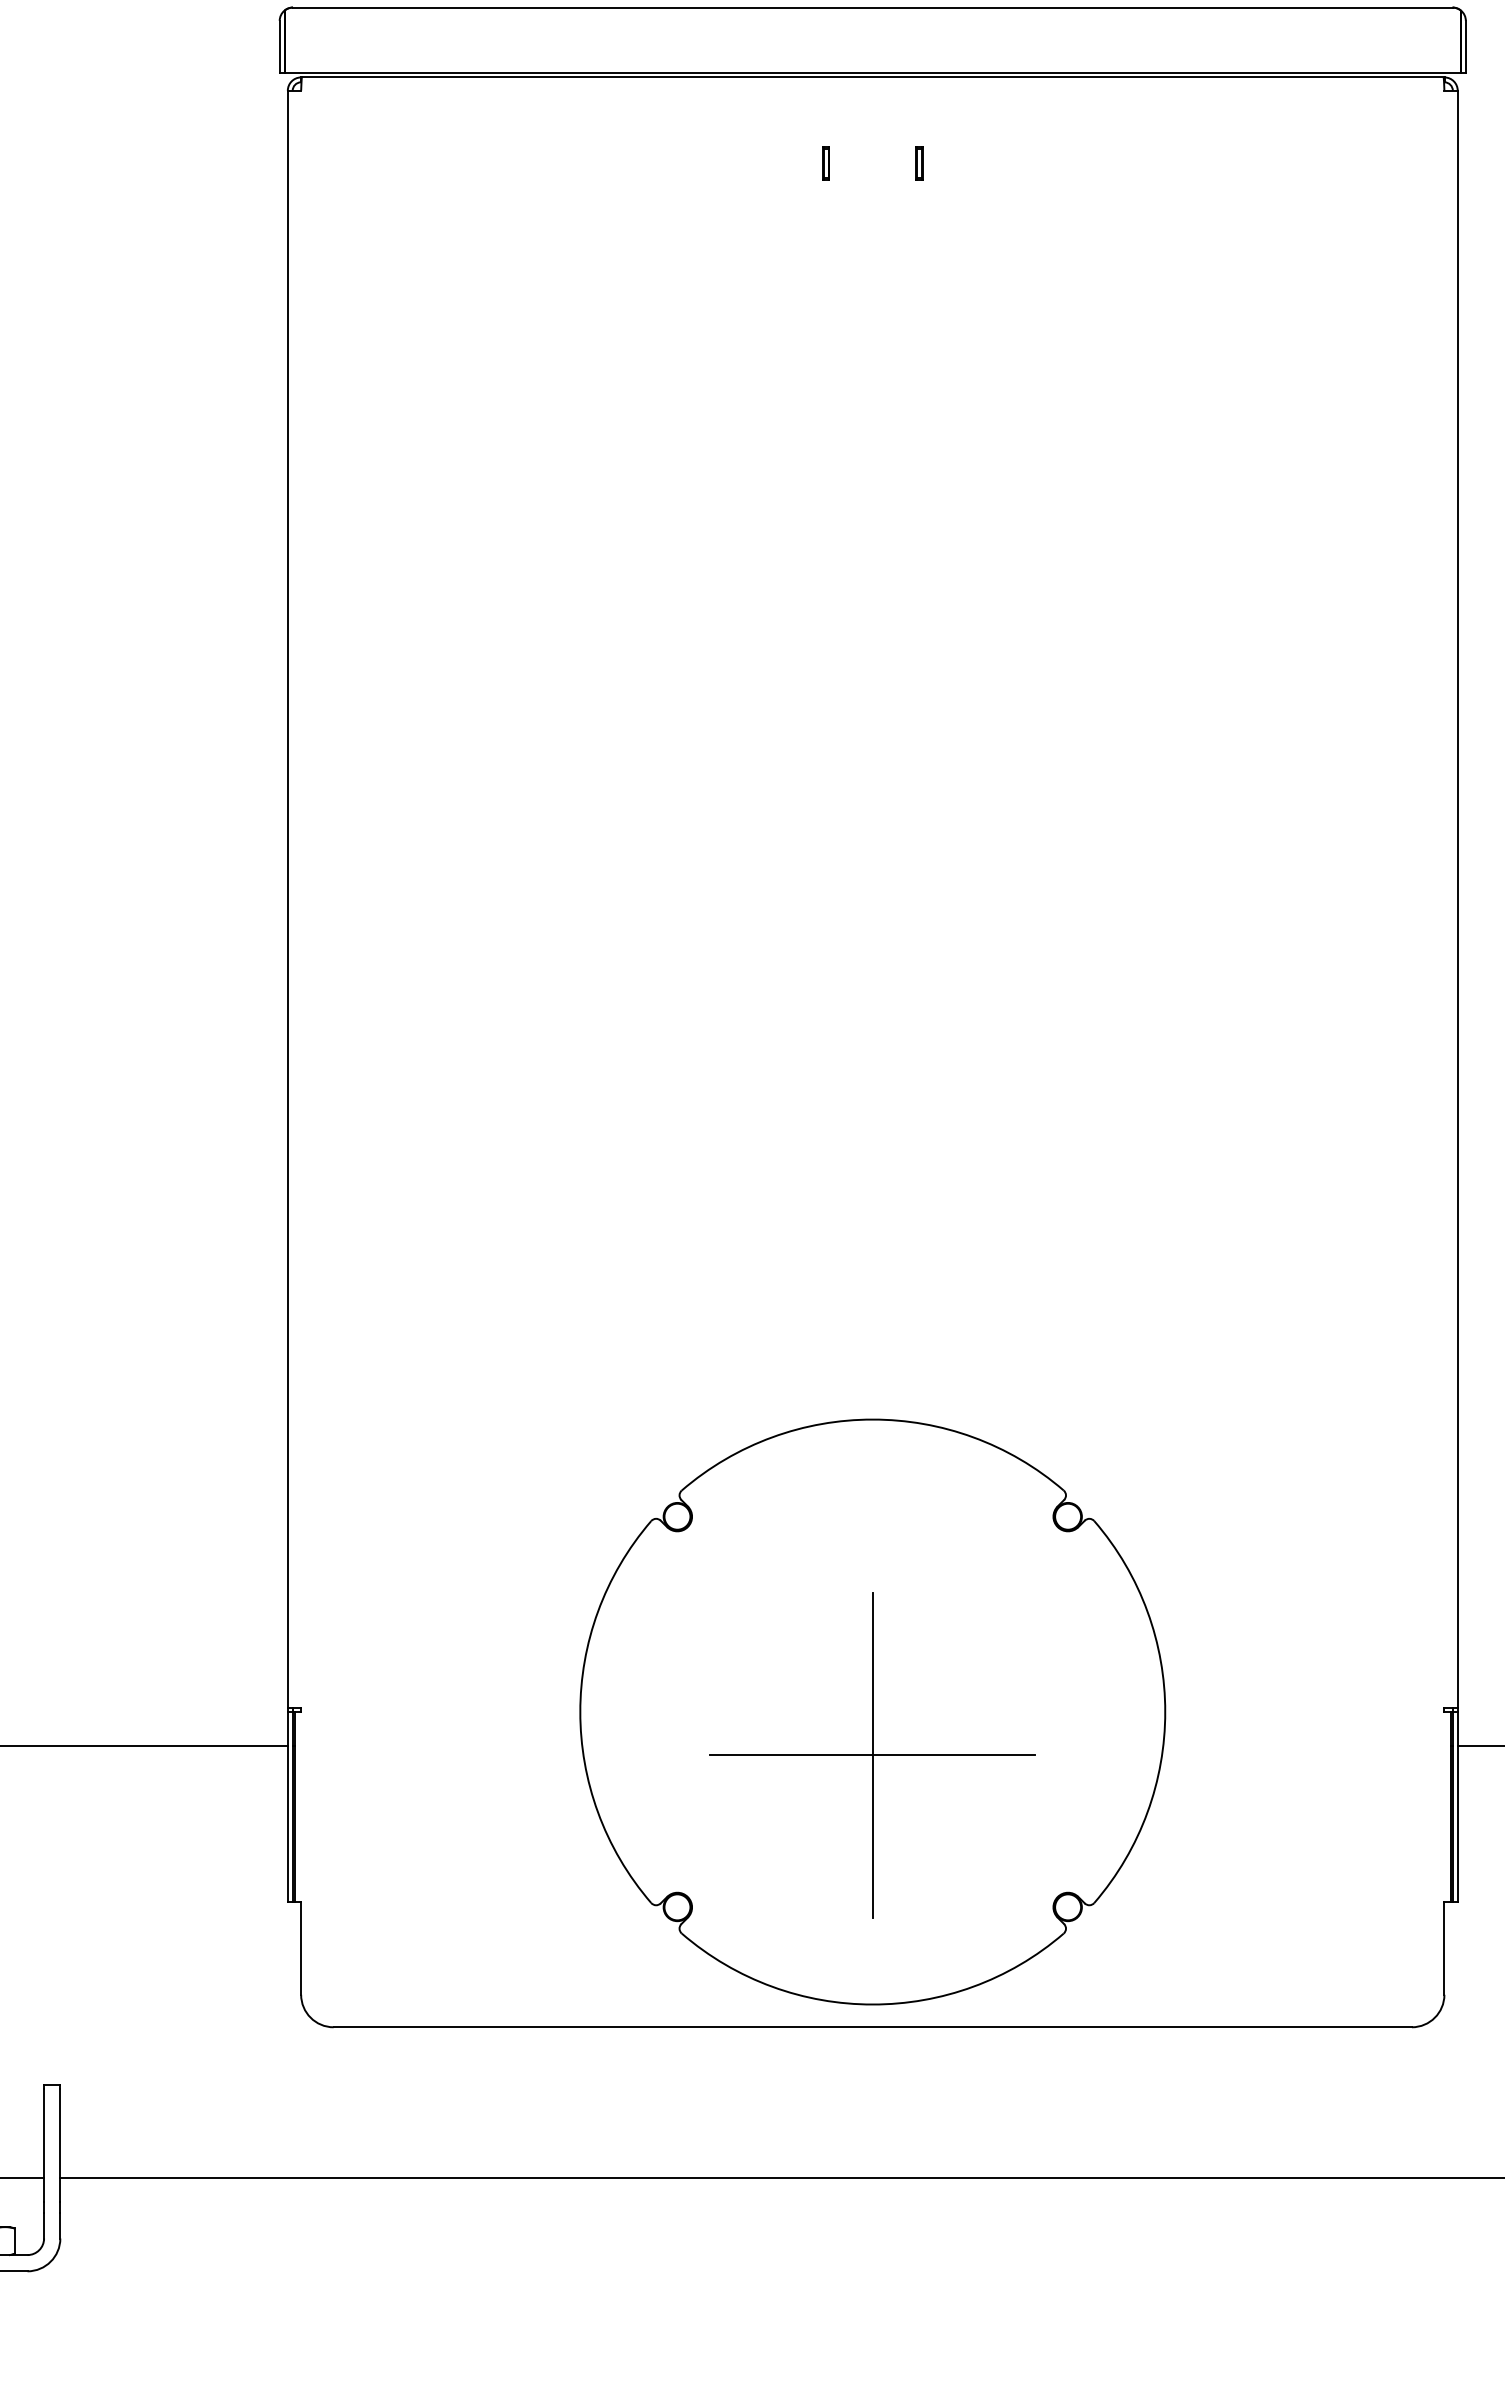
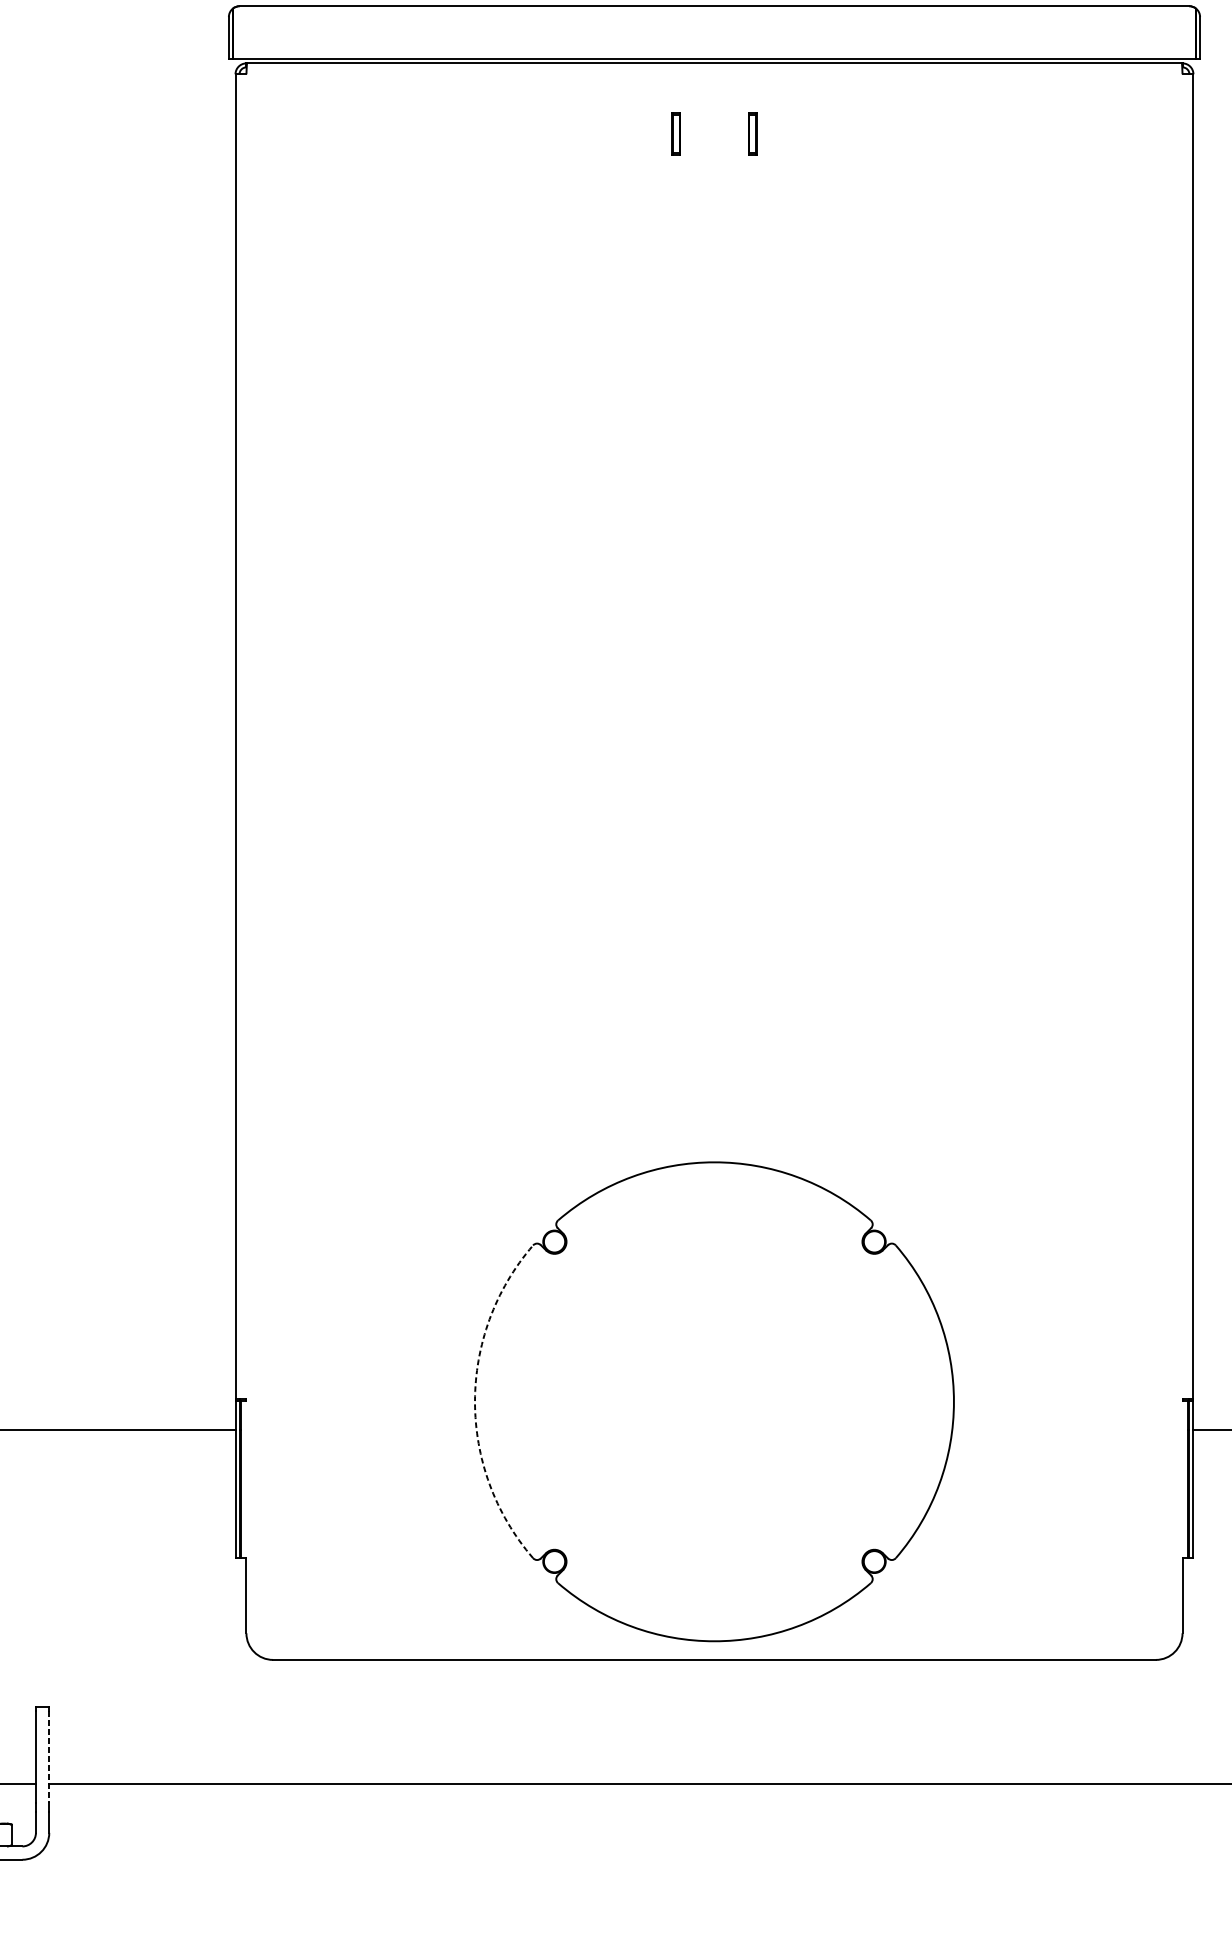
part: (825, 163) -> (675, 133), size x1.6
part: (919, 163) -> (752, 133), size x1.6
arc: (580, 1712) -> (475, 1402), solid -> dashed
part: (872, 1755) -> (714, 1437), removed
line: (60, 2146) -> (49, 1757), solid -> dashed

